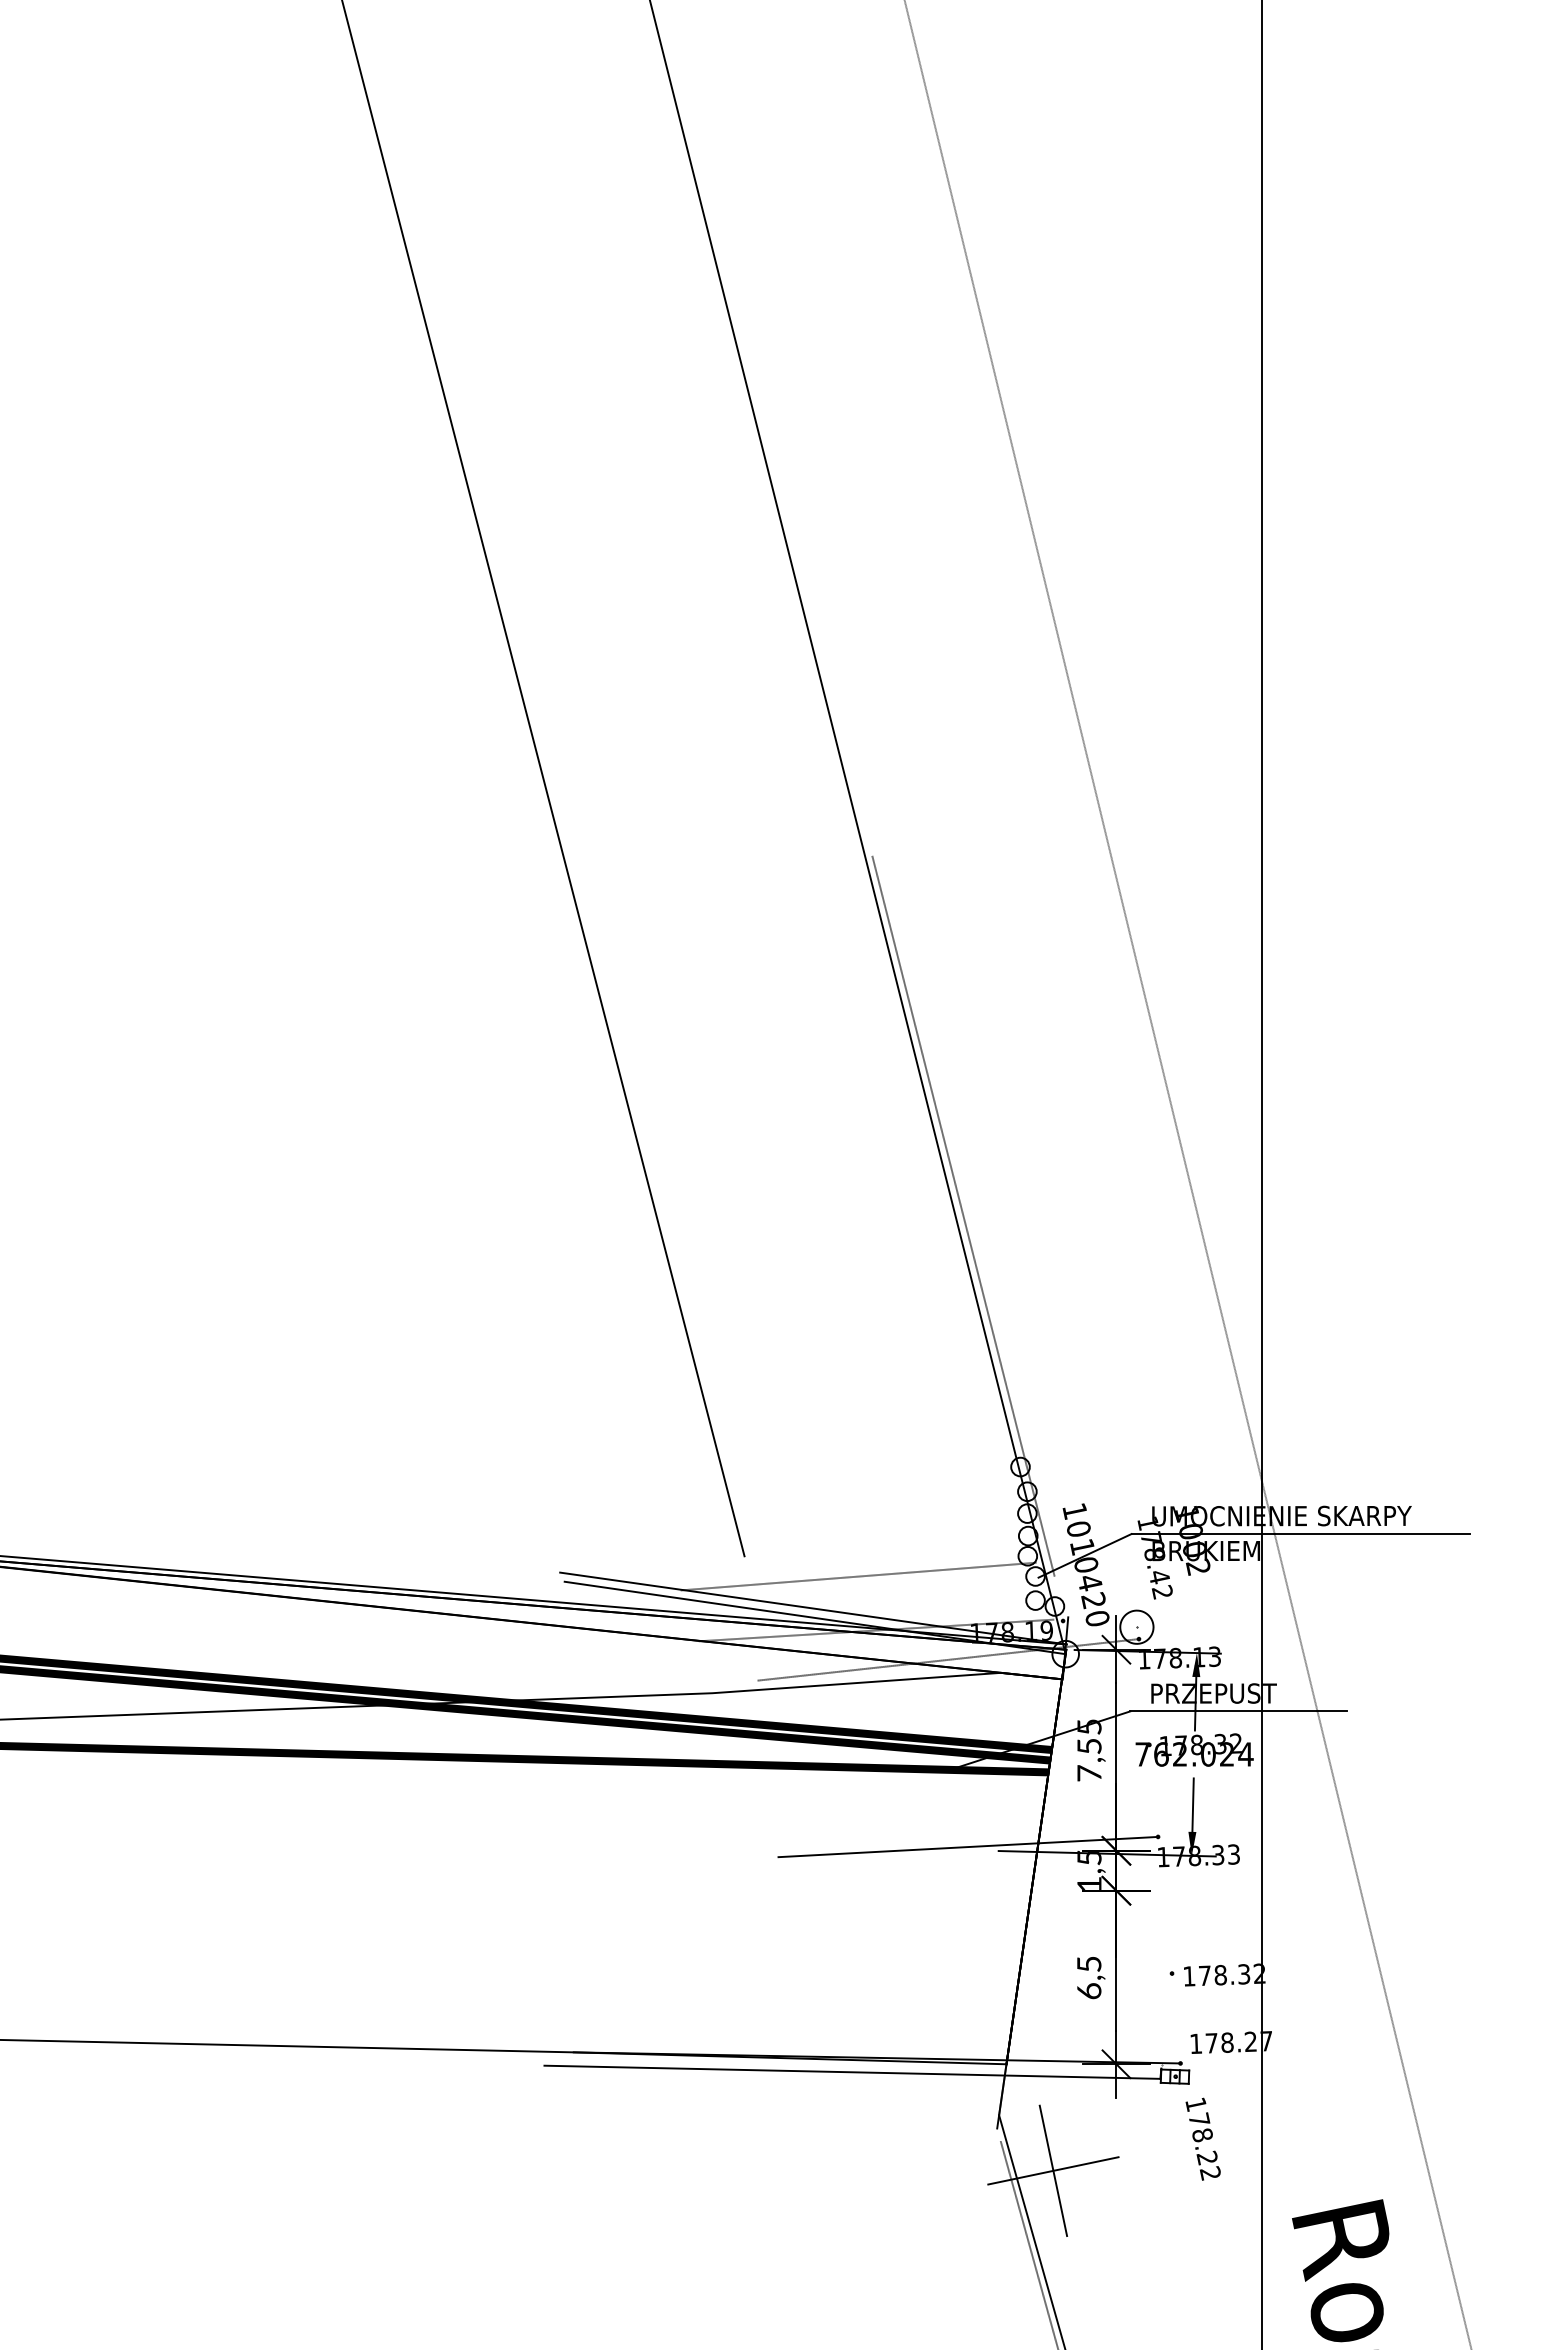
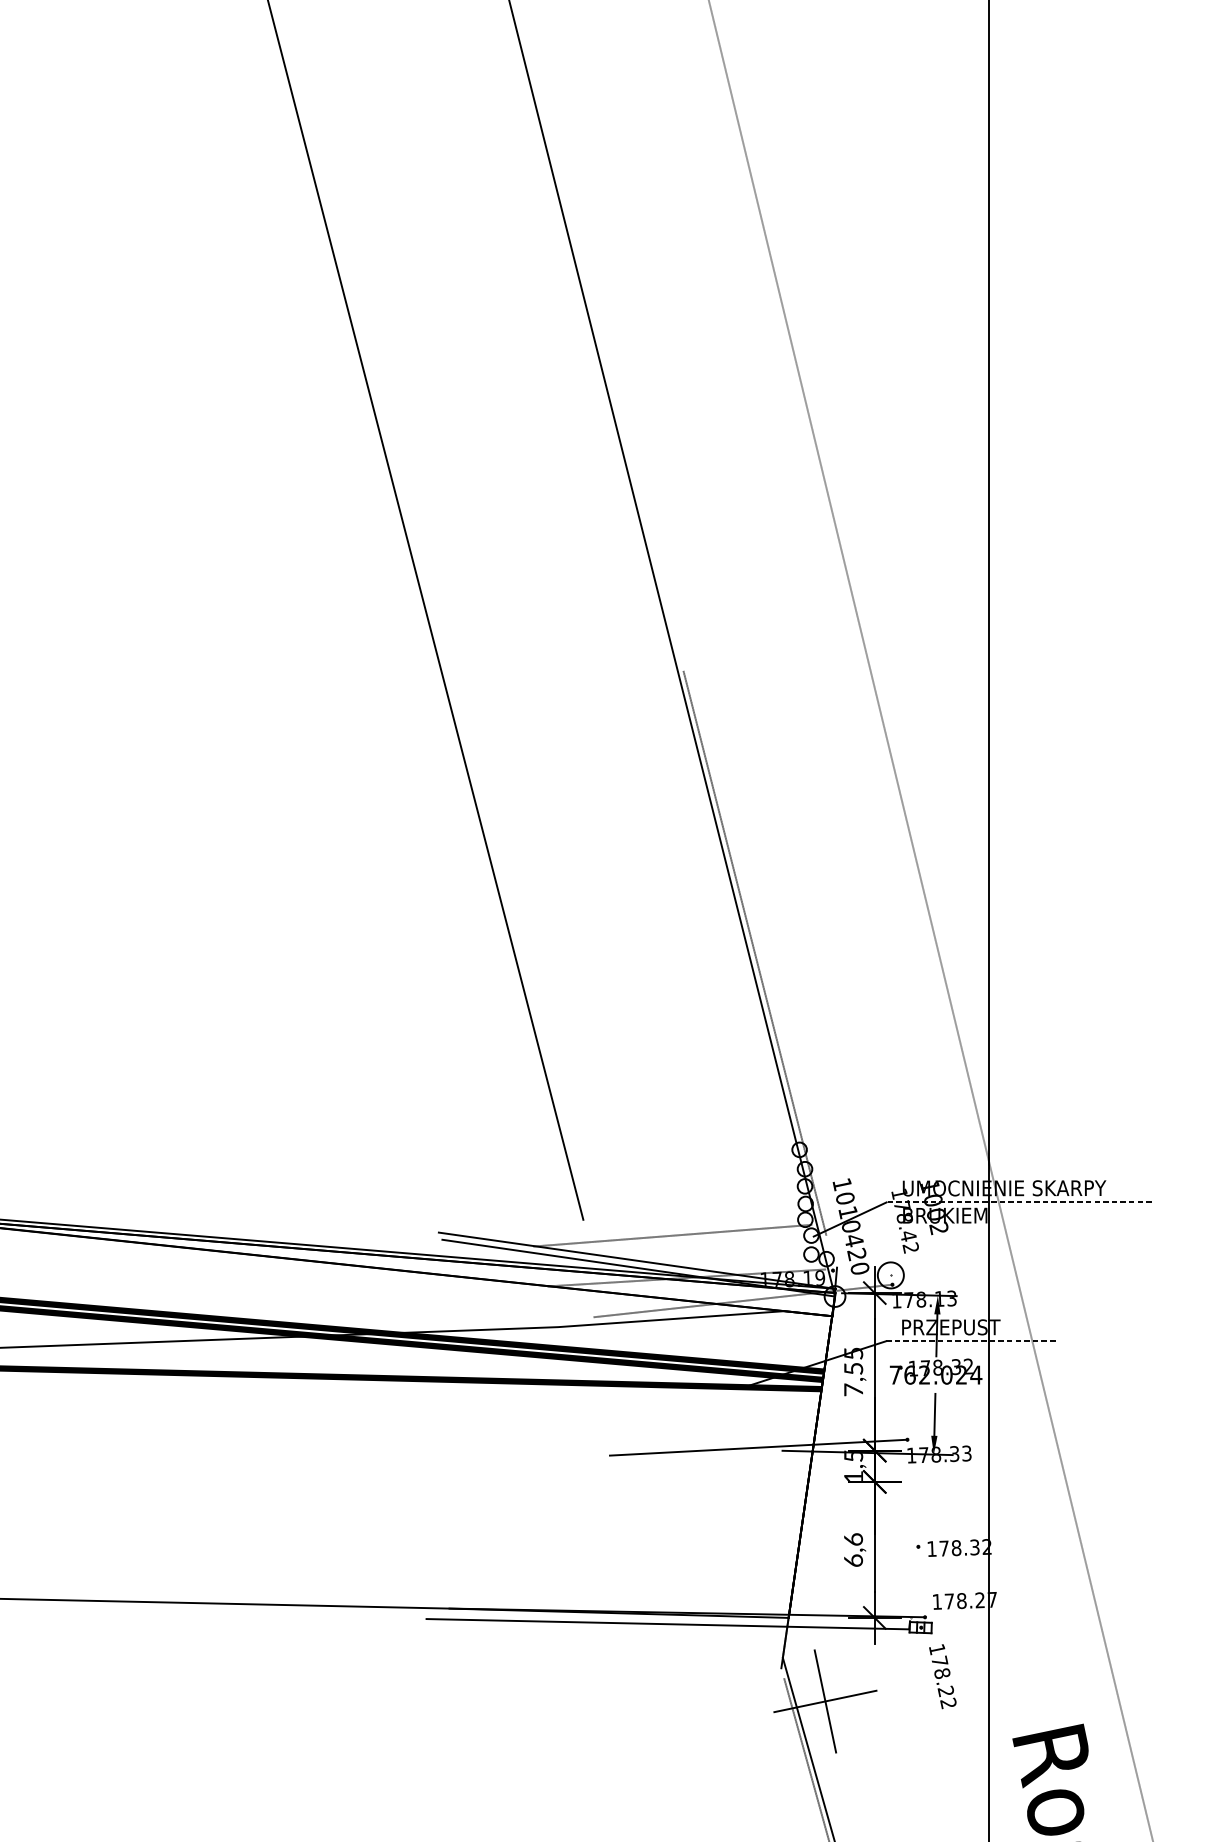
line: (1300, 1534) -> (1019, 1202), solid -> dashed
line: (1238, 1711) -> (970, 1341), solid -> dashed
text: (1089, 1964) -> (853, 1539), 6,5 -> 6,6

